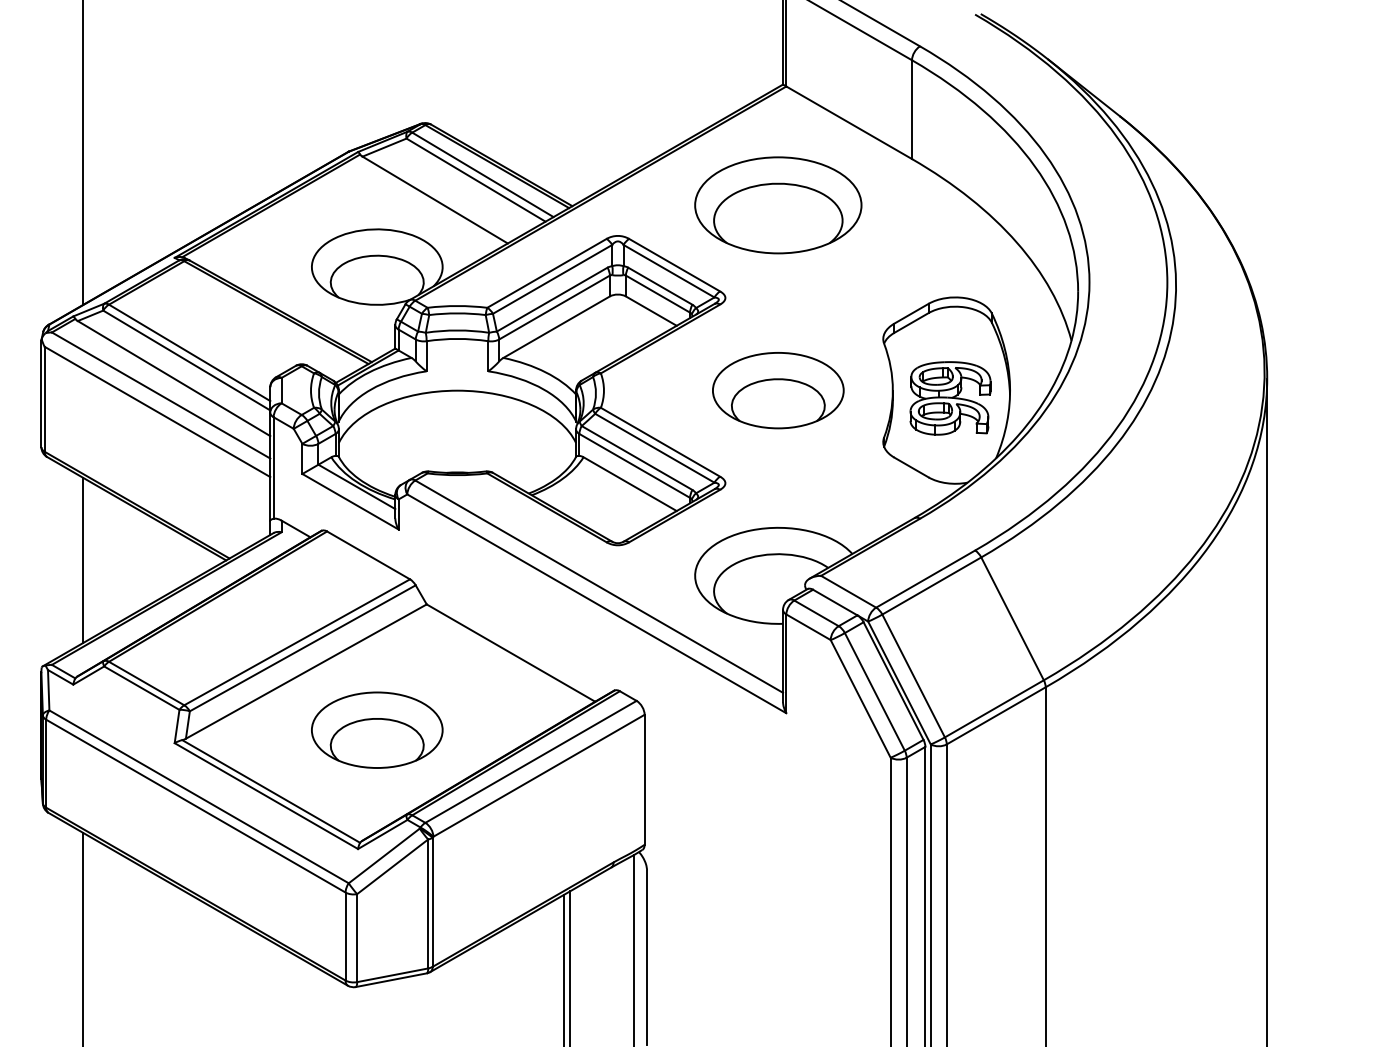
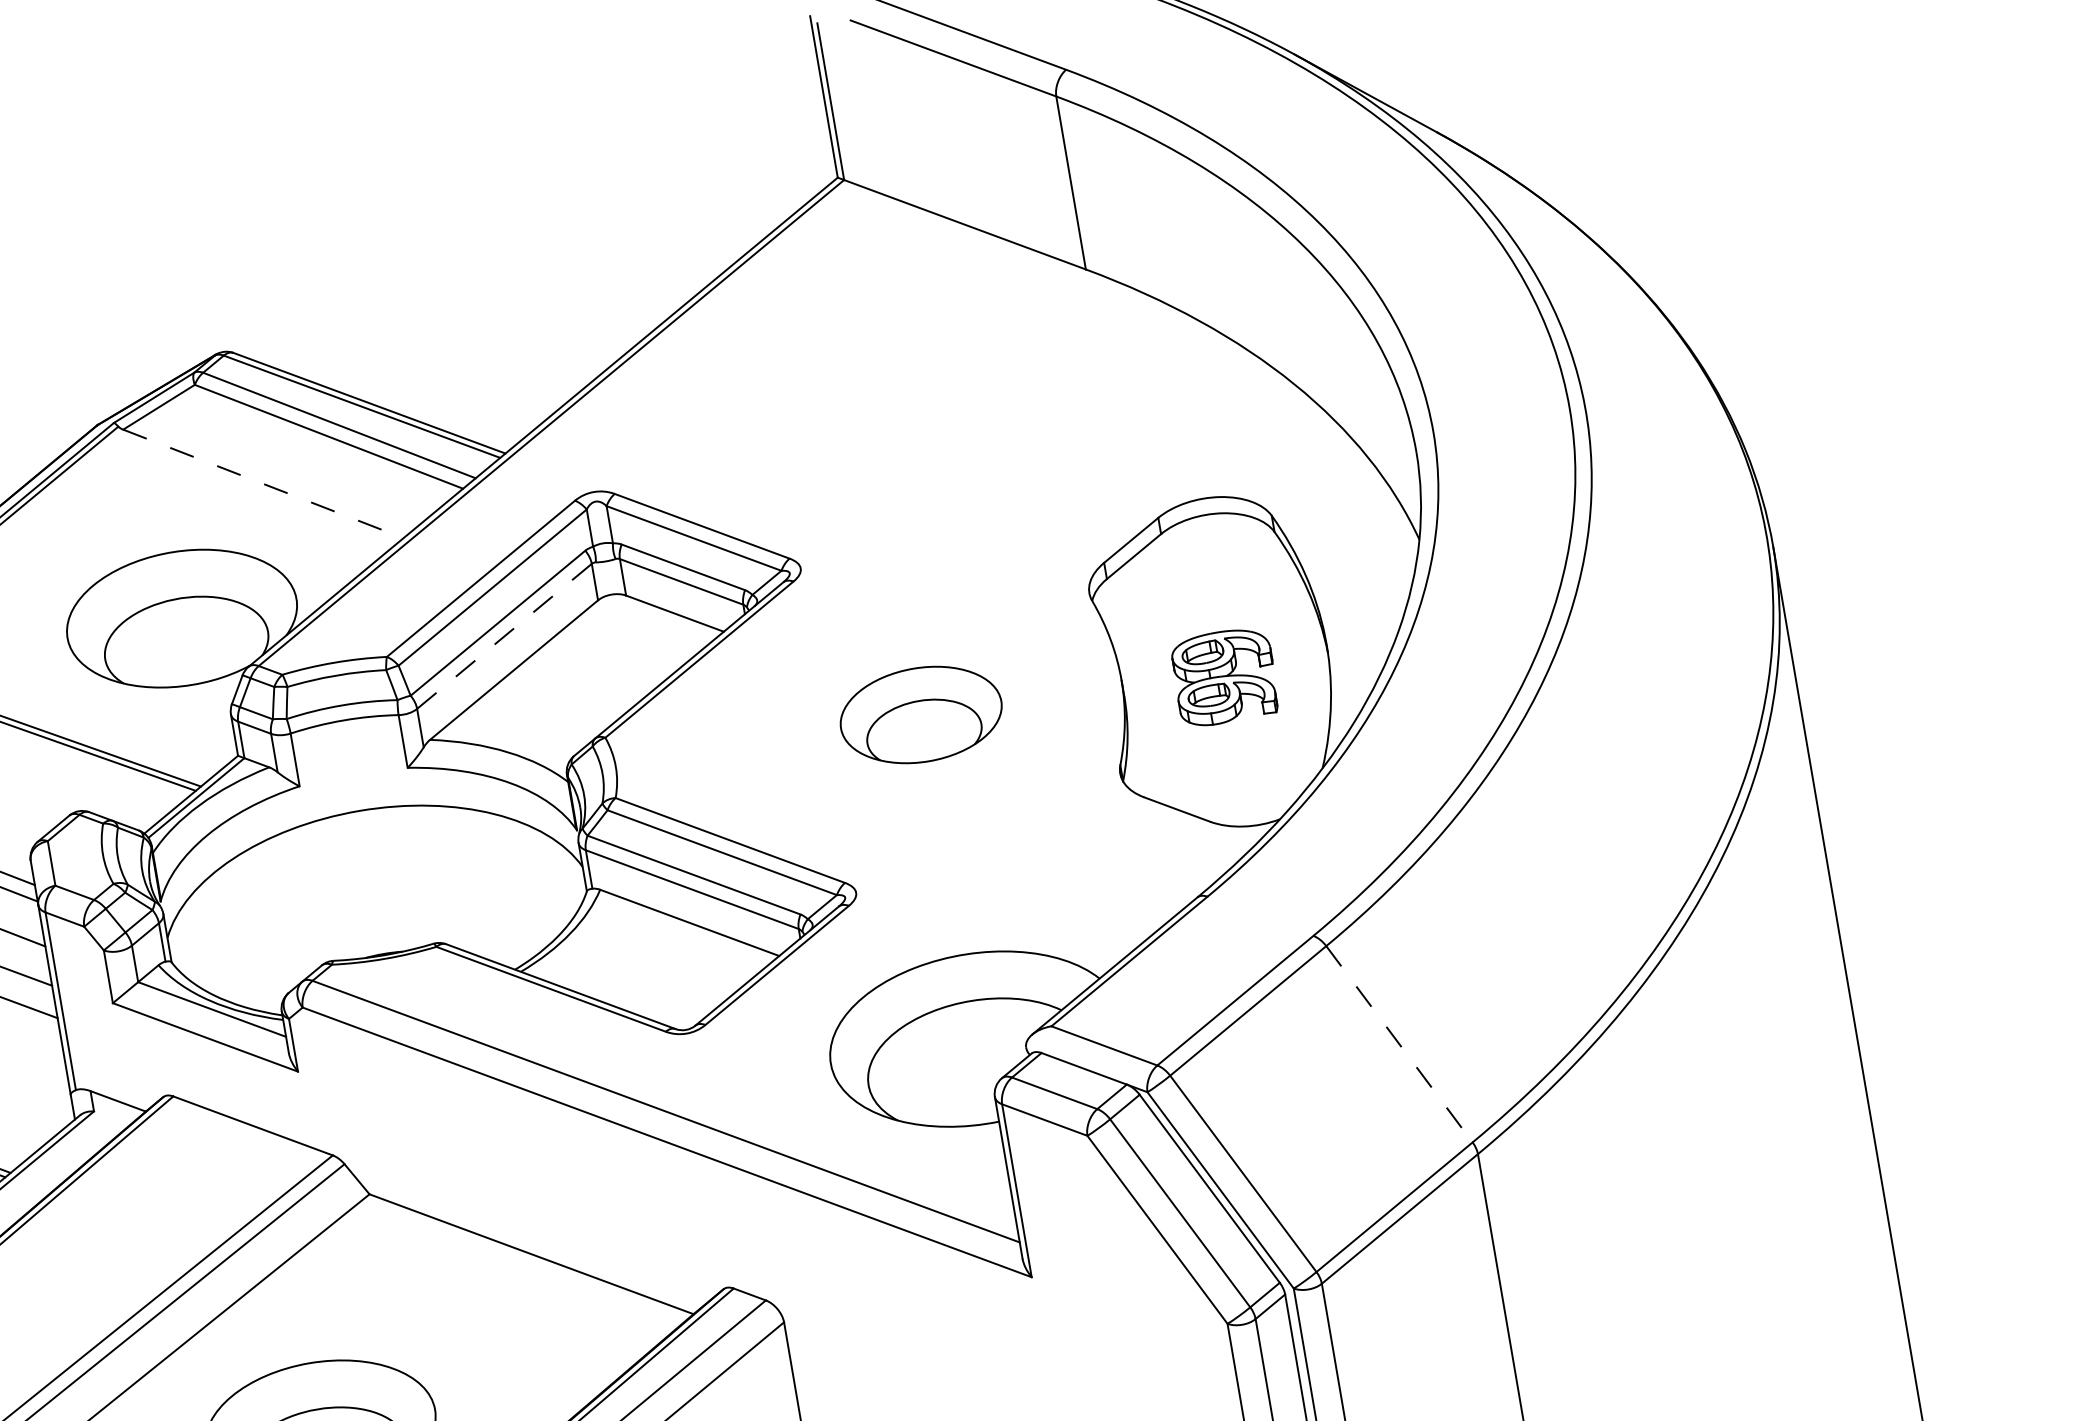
line: (435, 200) -> (264, 484), solid -> dashed
part: (778, 205) -> (866, 390), removed
line: (554, 307) -> (504, 636), solid -> dashed
part: (778, 390) -> (921, 714), size x0.7
part: (950, 398) -> (1224, 677), size x0.7
line: (1012, 618) -> (1399, 1043), solid -> dashed

